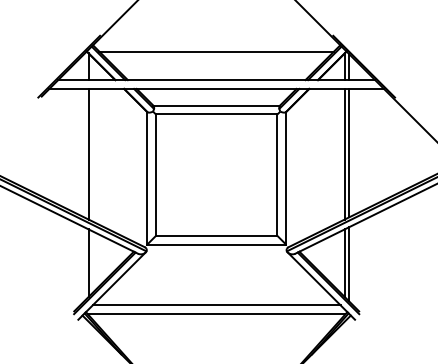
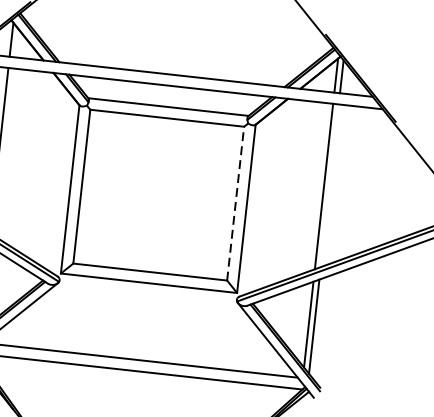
line: (216, 51) -> (175, 38), removed
line: (349, 152) -> (330, 185), removed
line: (277, 175) -> (235, 204), solid -> dashed

